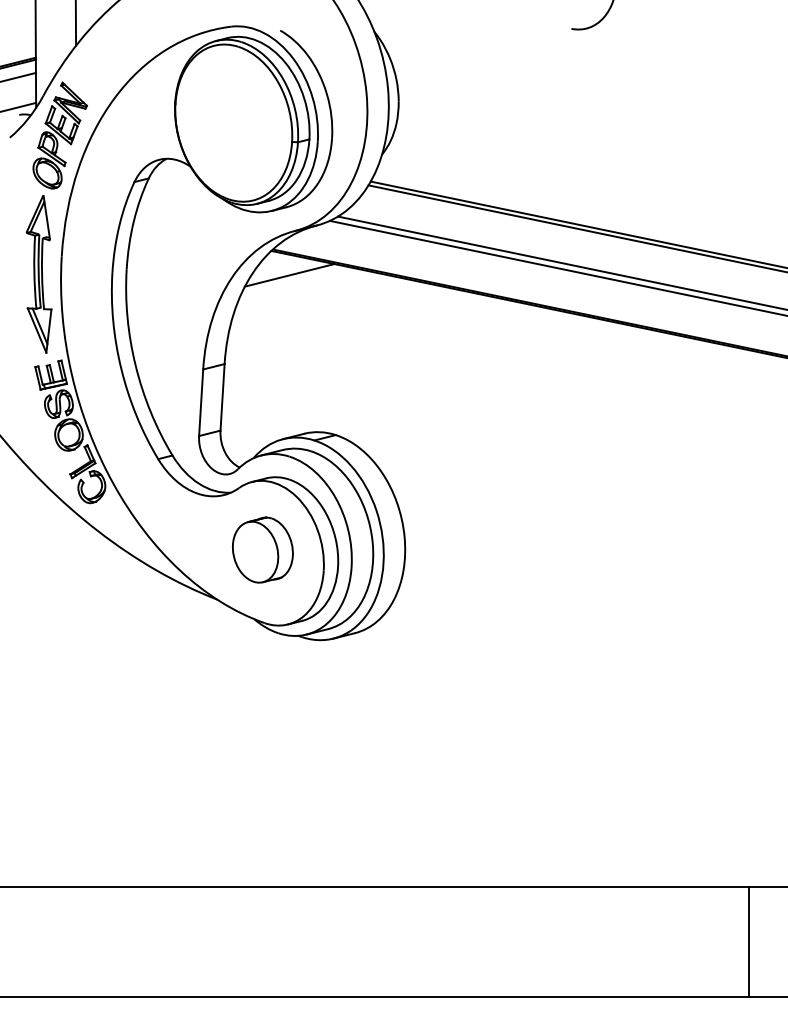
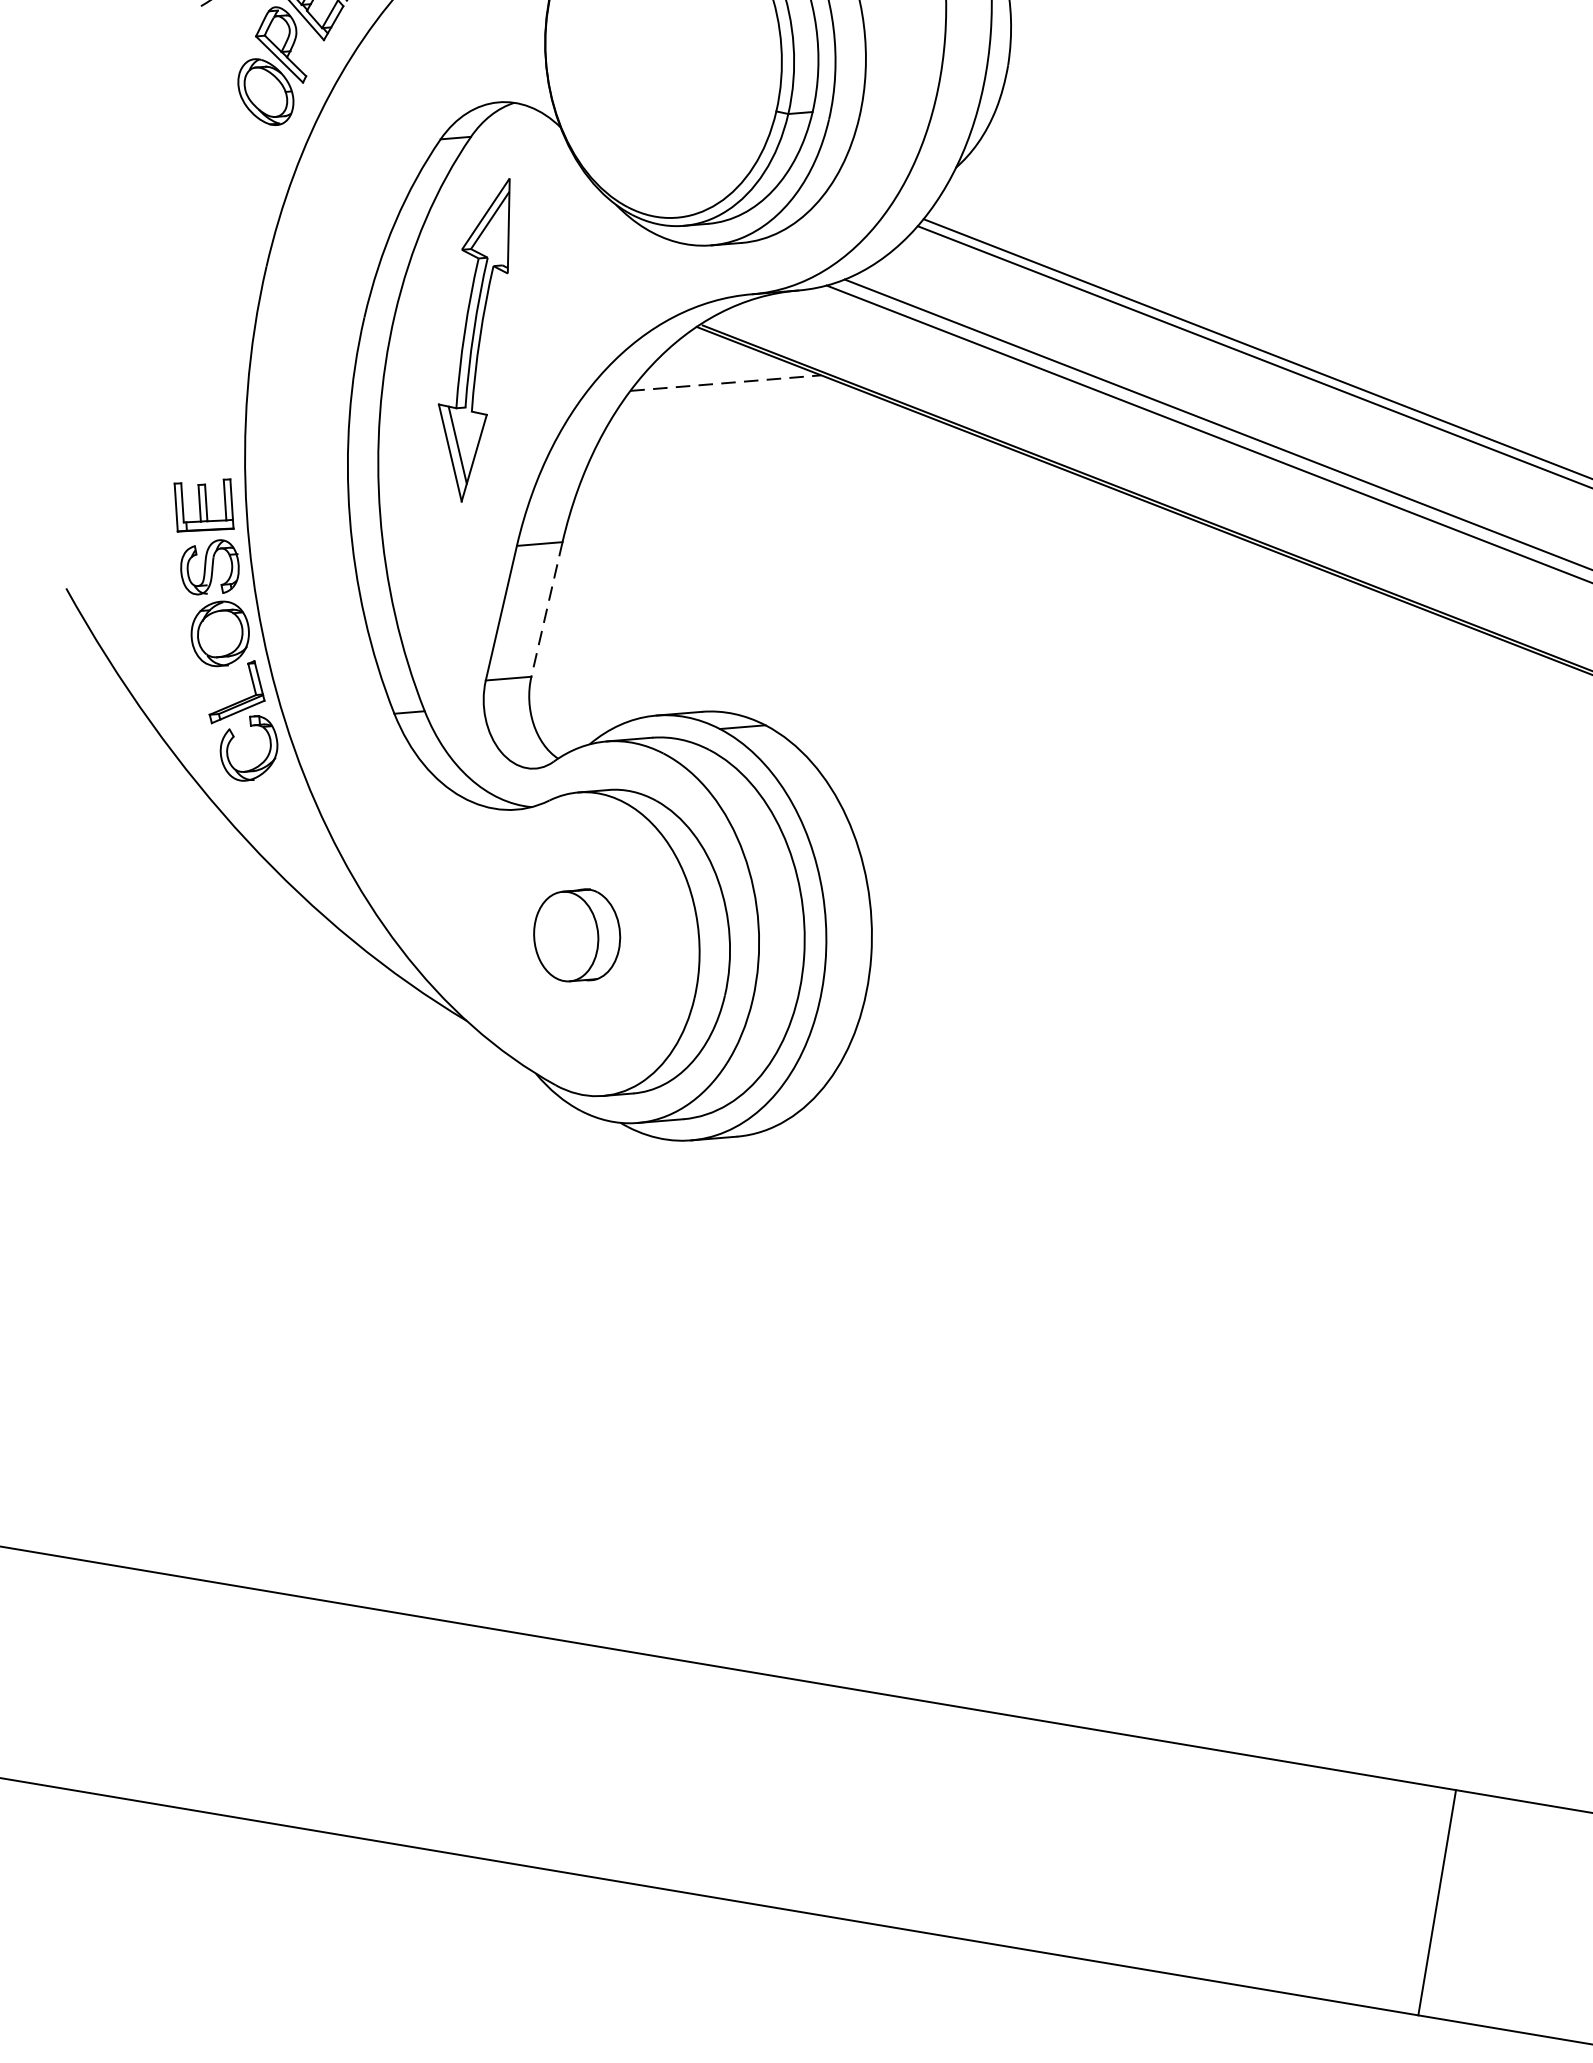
part: (38, 274) -> (472, 338), moved
line: (290, 275) -> (727, 383), solid -> dashed
line: (222, 397) -> (546, 609), solid -> dashed
part: (262, 549) -> (576, 934), size x0.7

